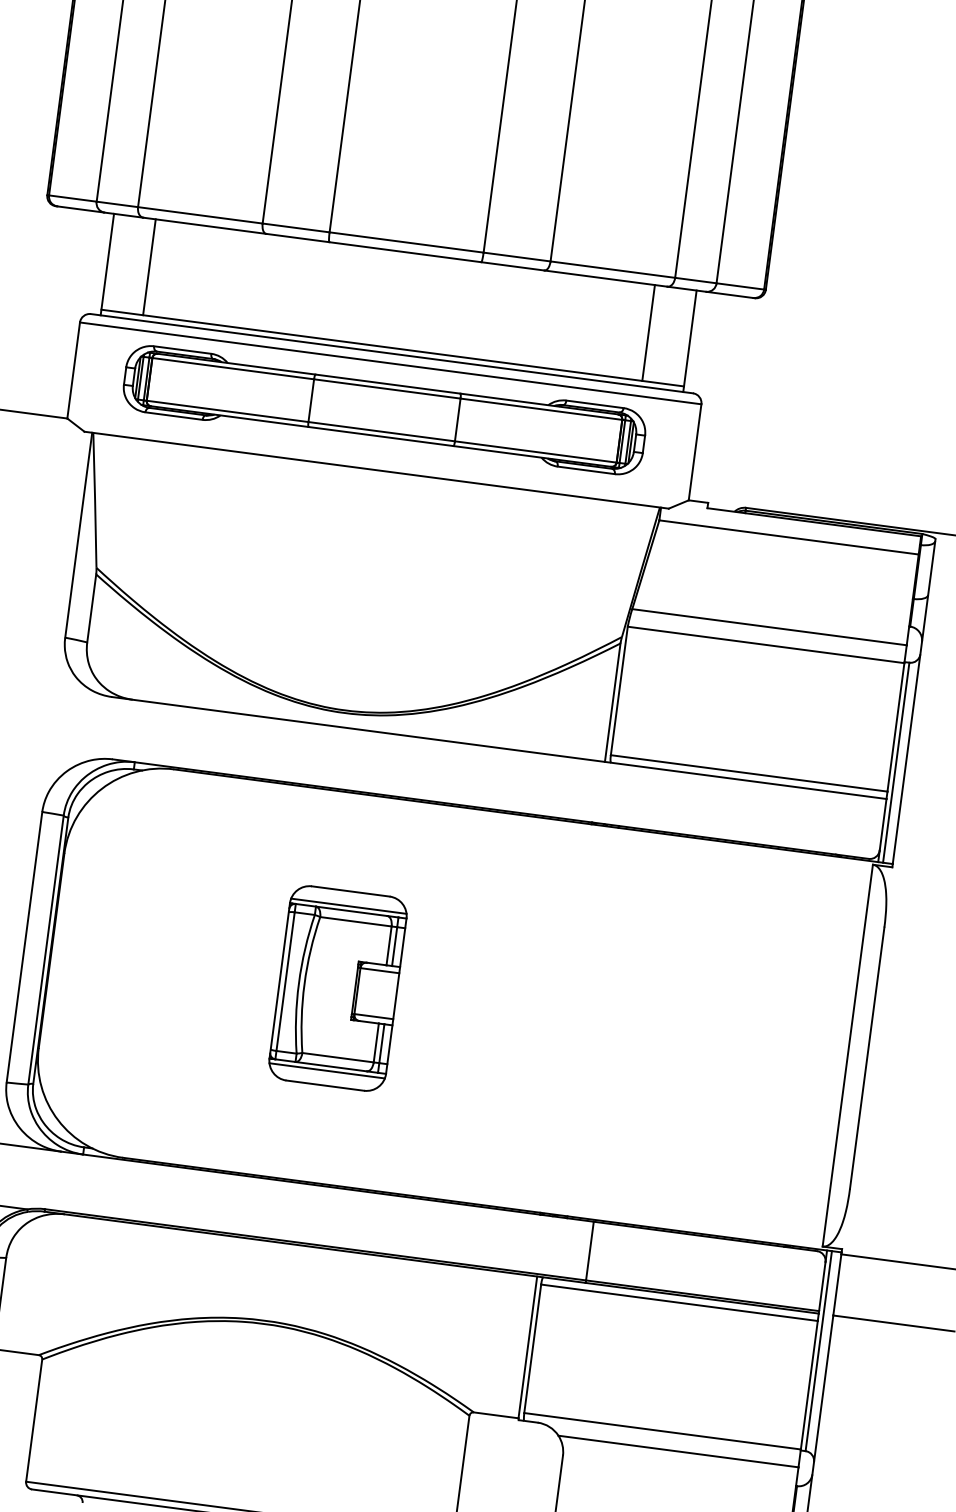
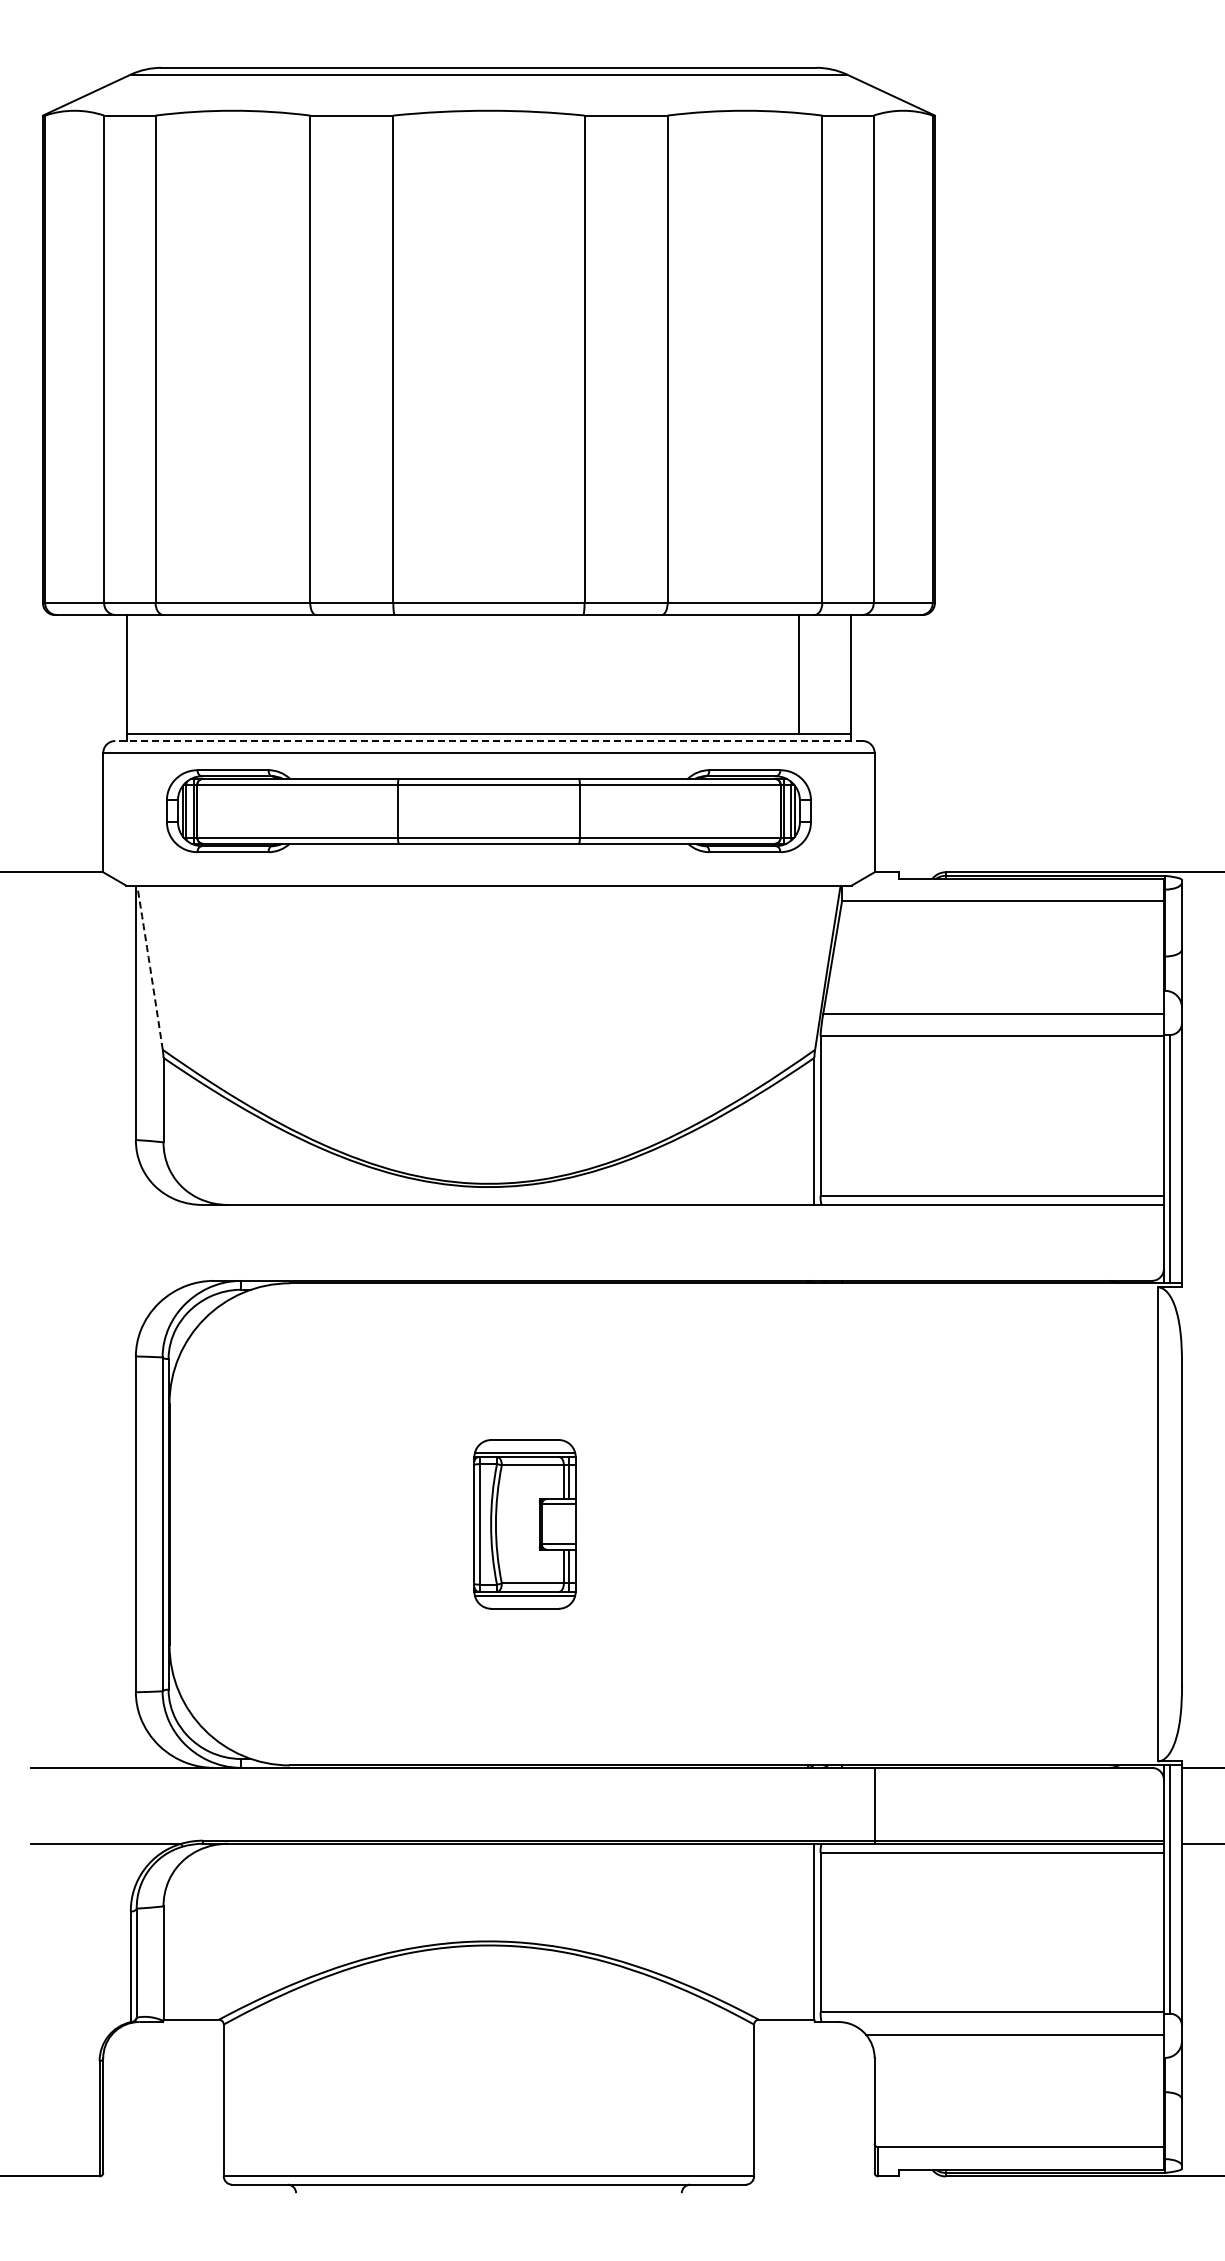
line: (149, 267) -> (179, 674), removed
line: (391, 354) -> (488, 741), solid -> dashed
arc: (95, 500) -> (150, 967), solid -> dashed
part: (337, 988) -> (524, 1524), size x0.7

